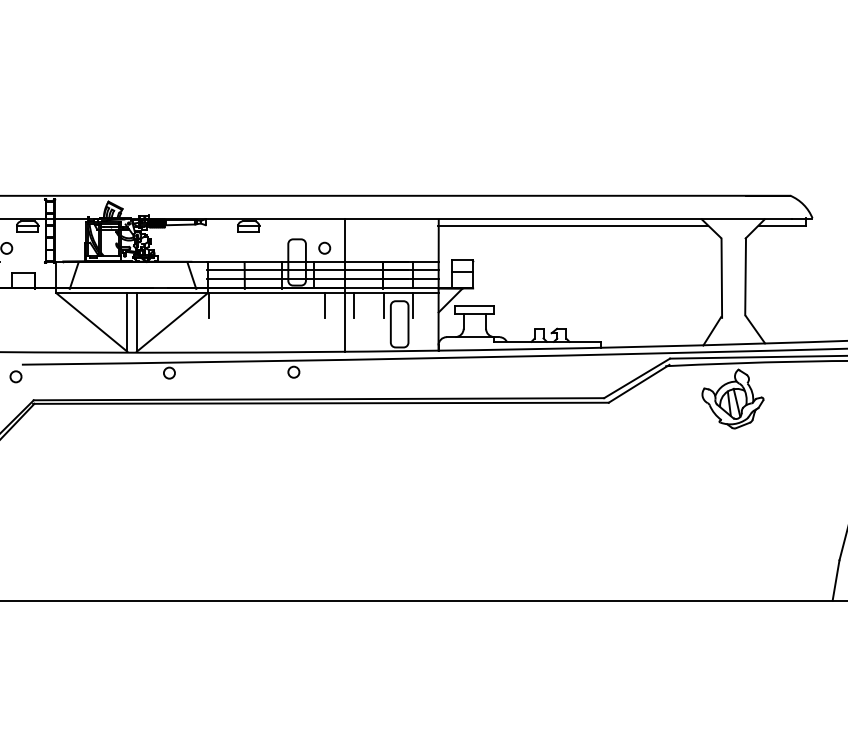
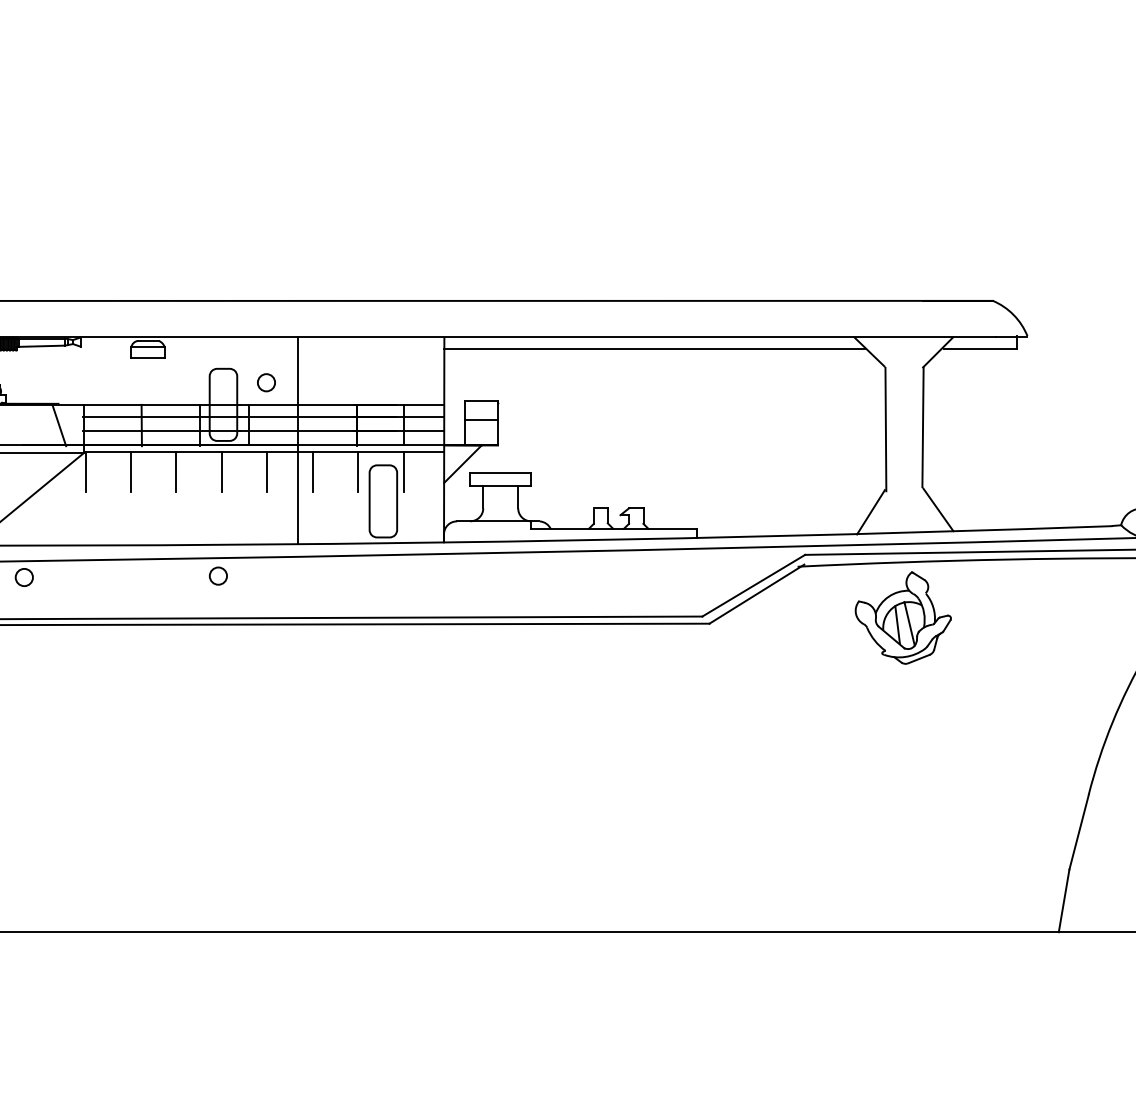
line: (237, 305) -> (130, 472), added
line: (266, 305) -> (175, 472), added
line: (296, 305) -> (222, 472), added

